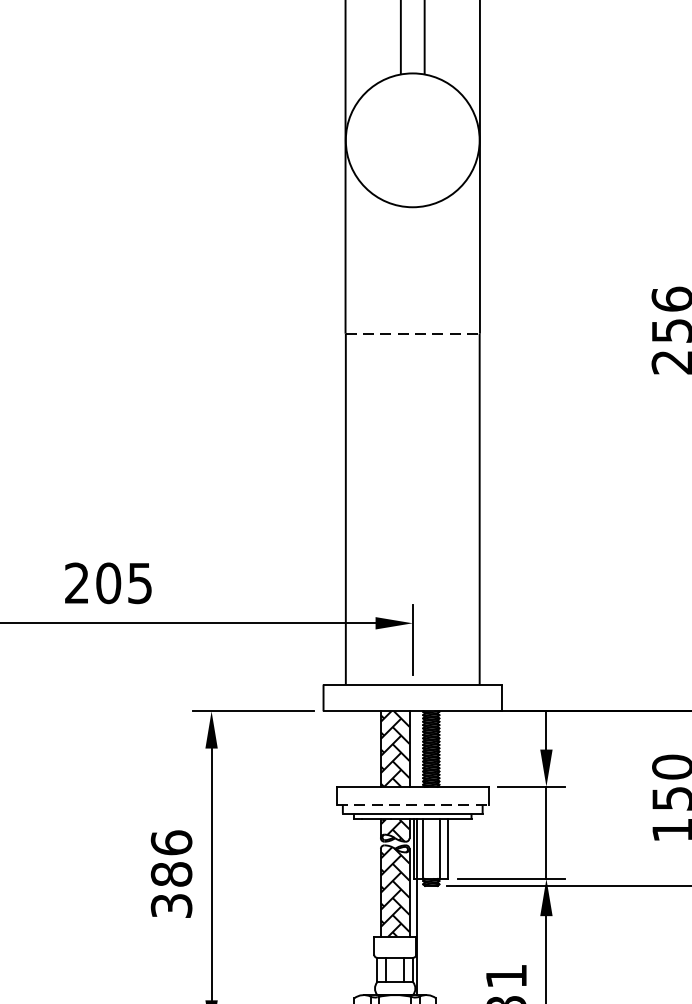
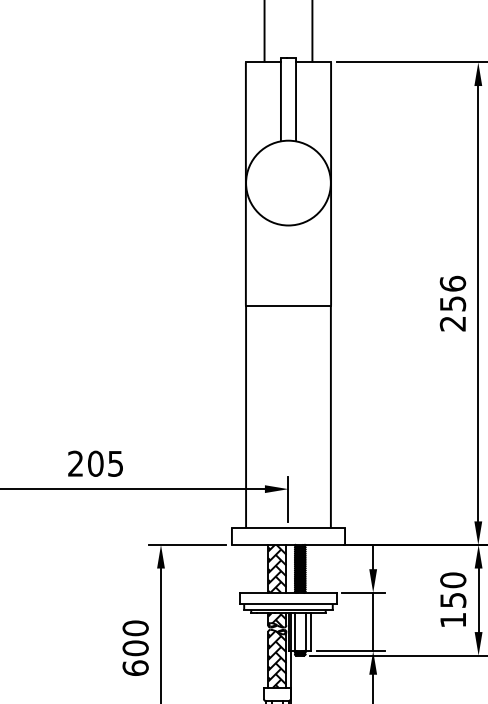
line: (412, 333) -> (288, 305), dashed -> solid
line: (412, 805) -> (288, 604), dashed -> solid
text: (171, 873) -> (135, 647), 386 -> 600

